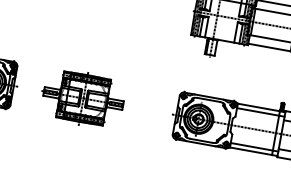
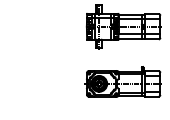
part: (83, 97) -> (35, 83), removed

